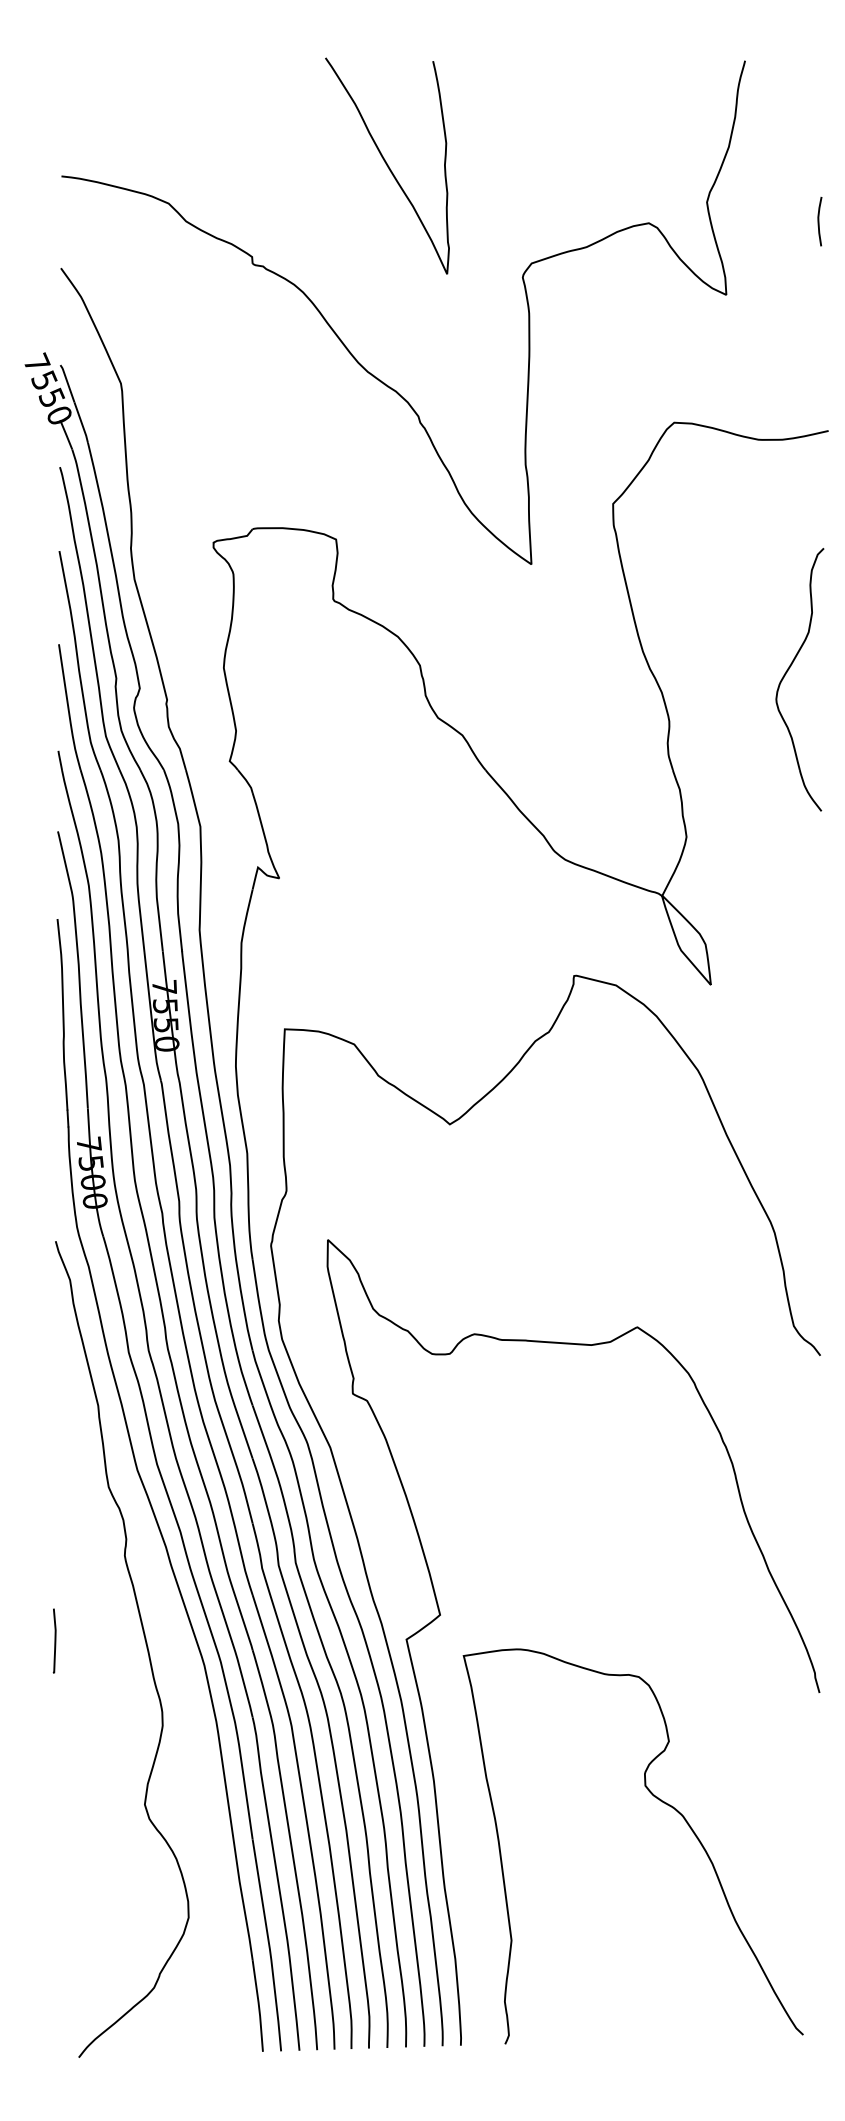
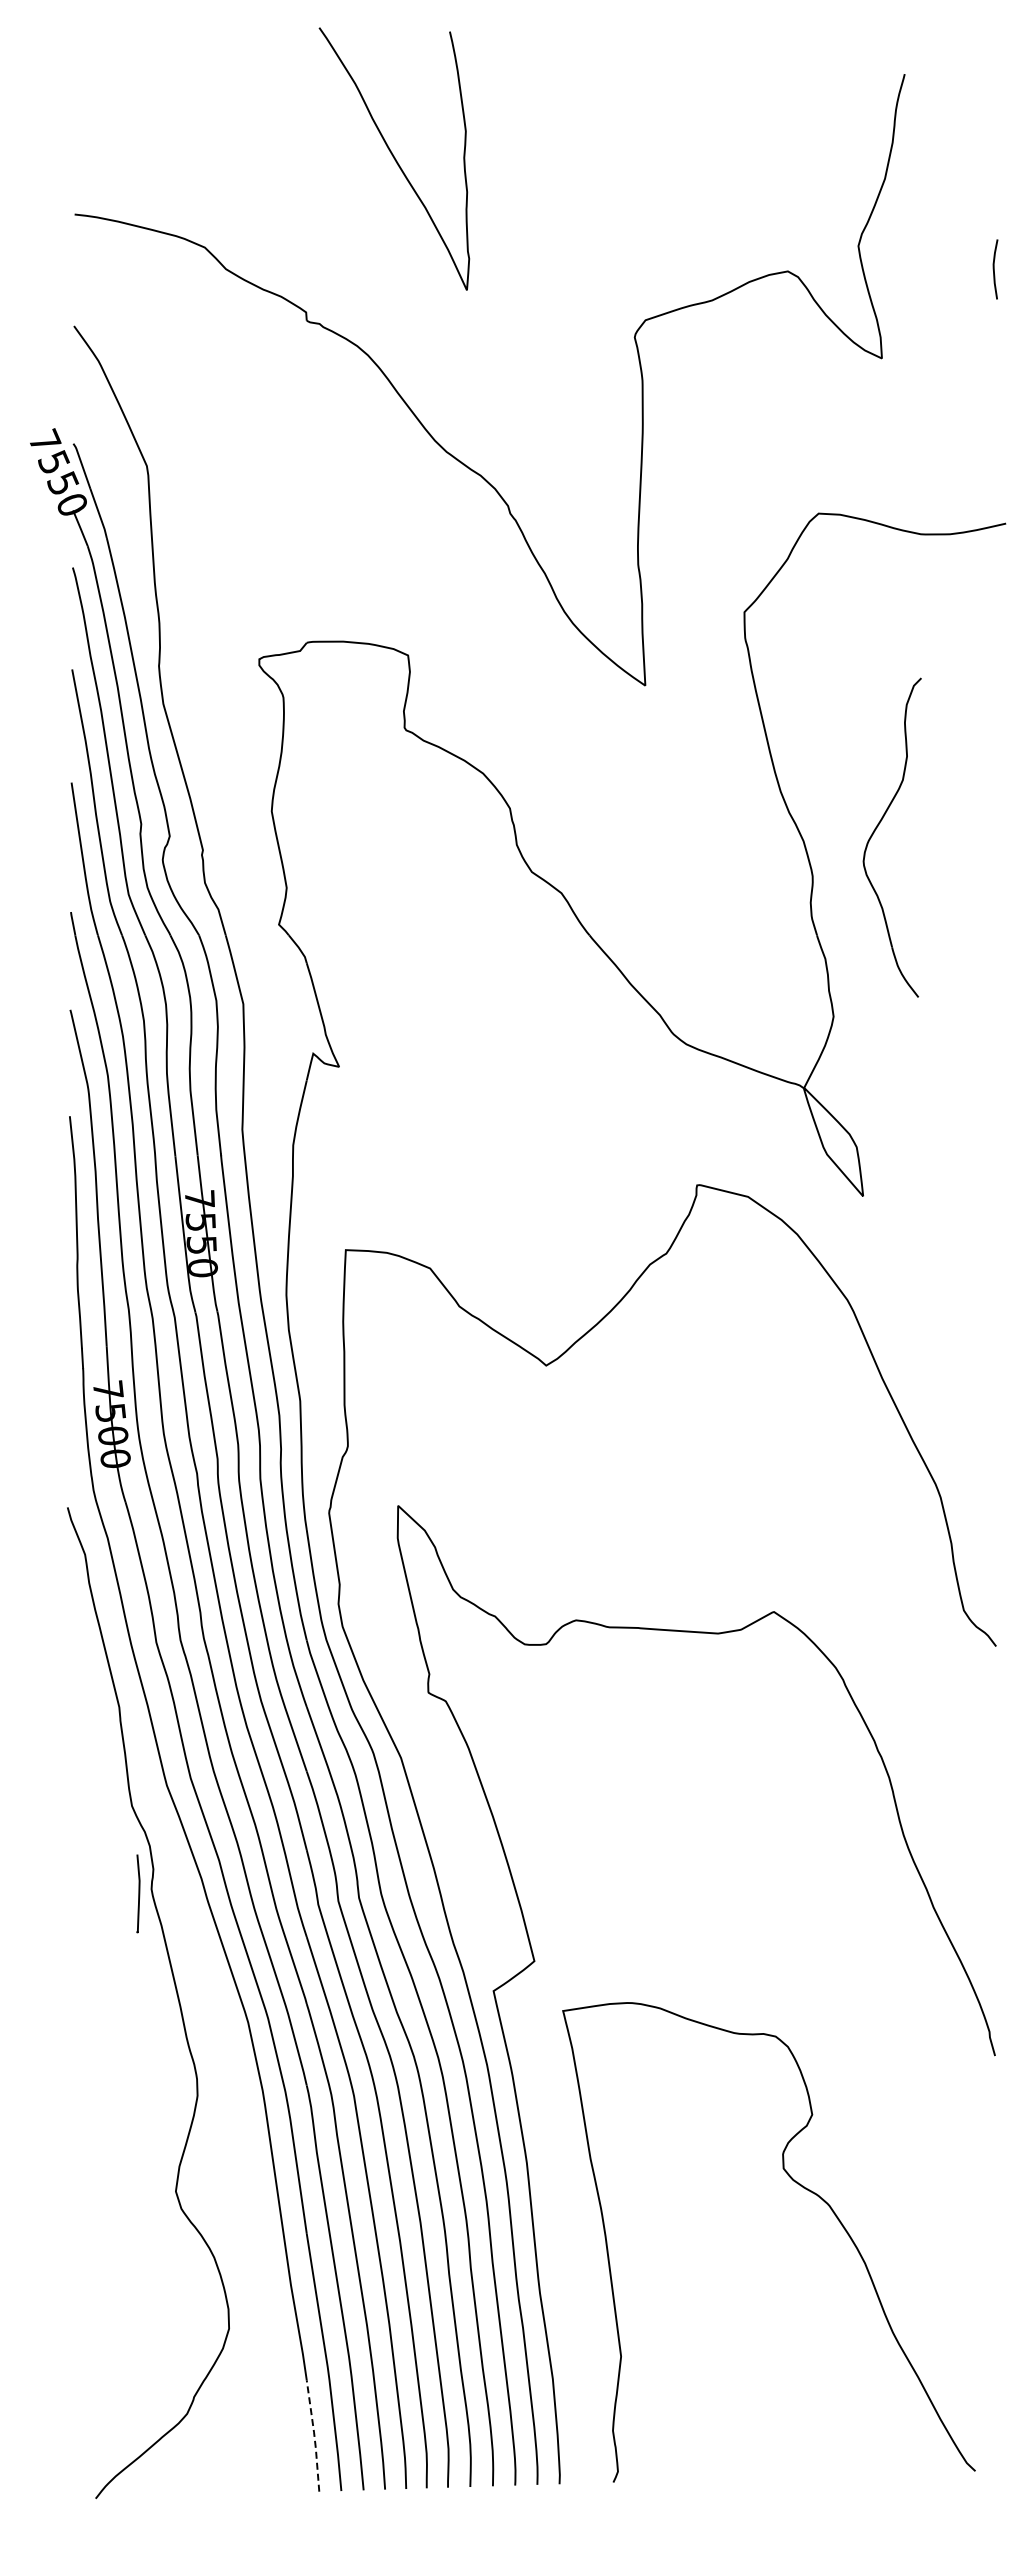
curve: (387, 165) -> (394, 158), moved
part: (787, 672) -> (877, 828), moved
curve: (54, 1640) -> (138, 1893), moved
line: (259, 2005) -> (314, 2435), solid -> dashed

